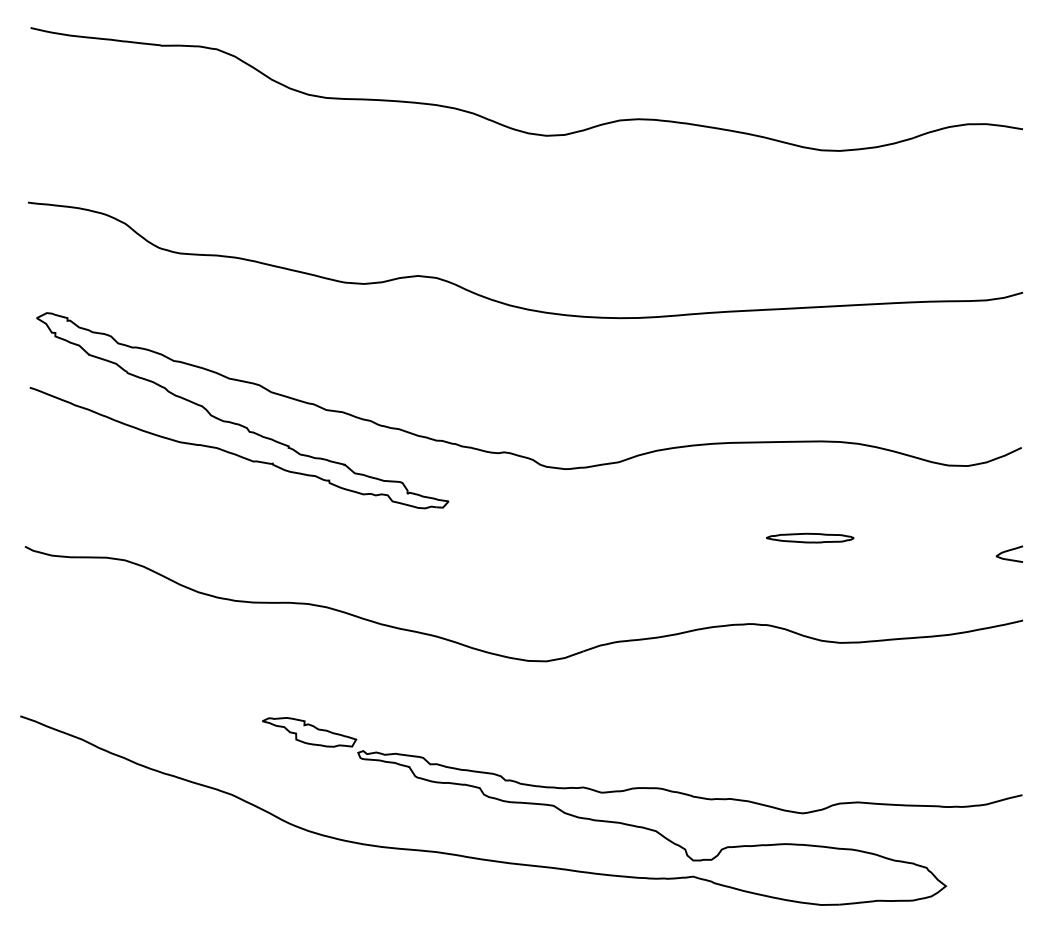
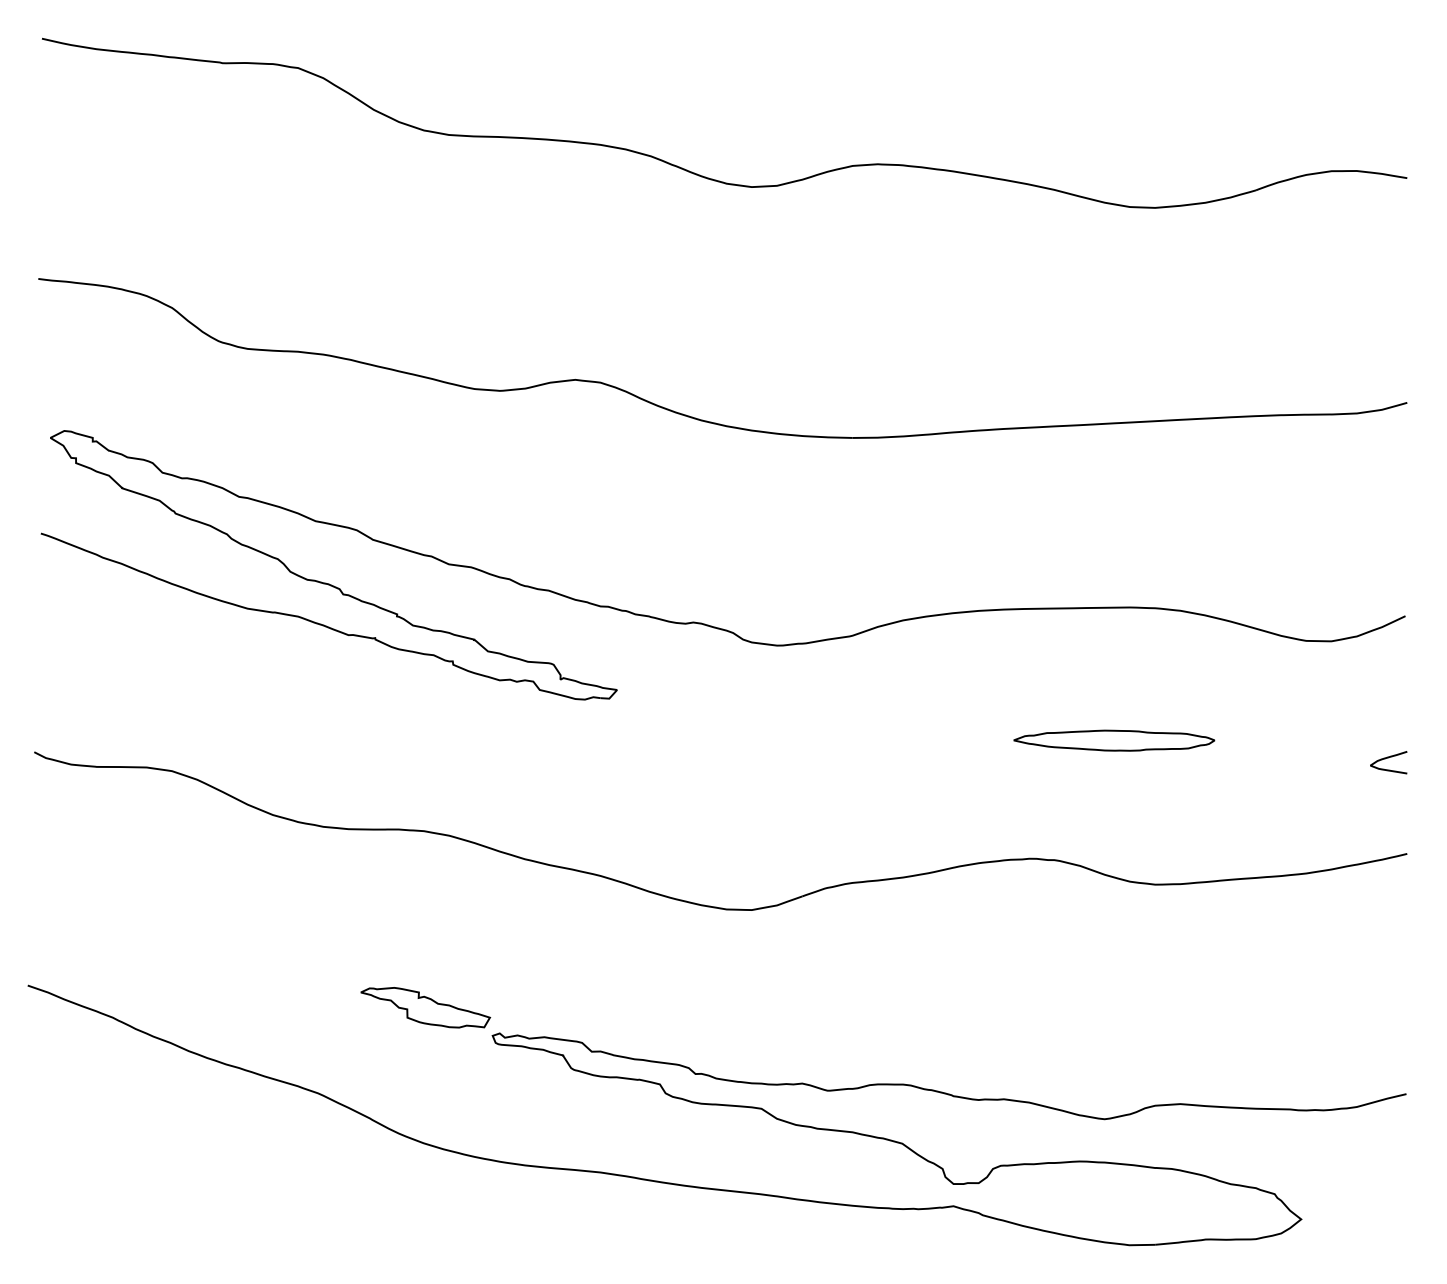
part: (810, 538) -> (1114, 740), size x1.67

